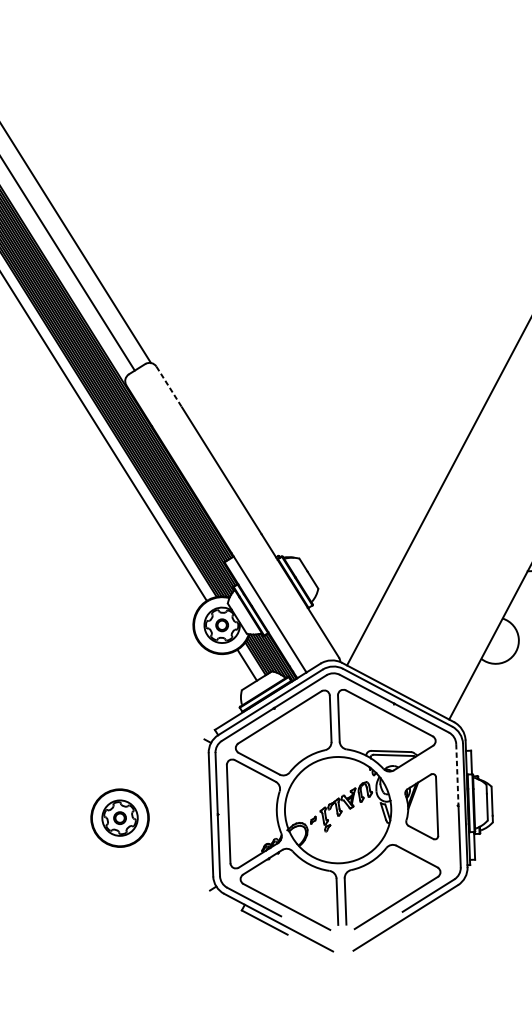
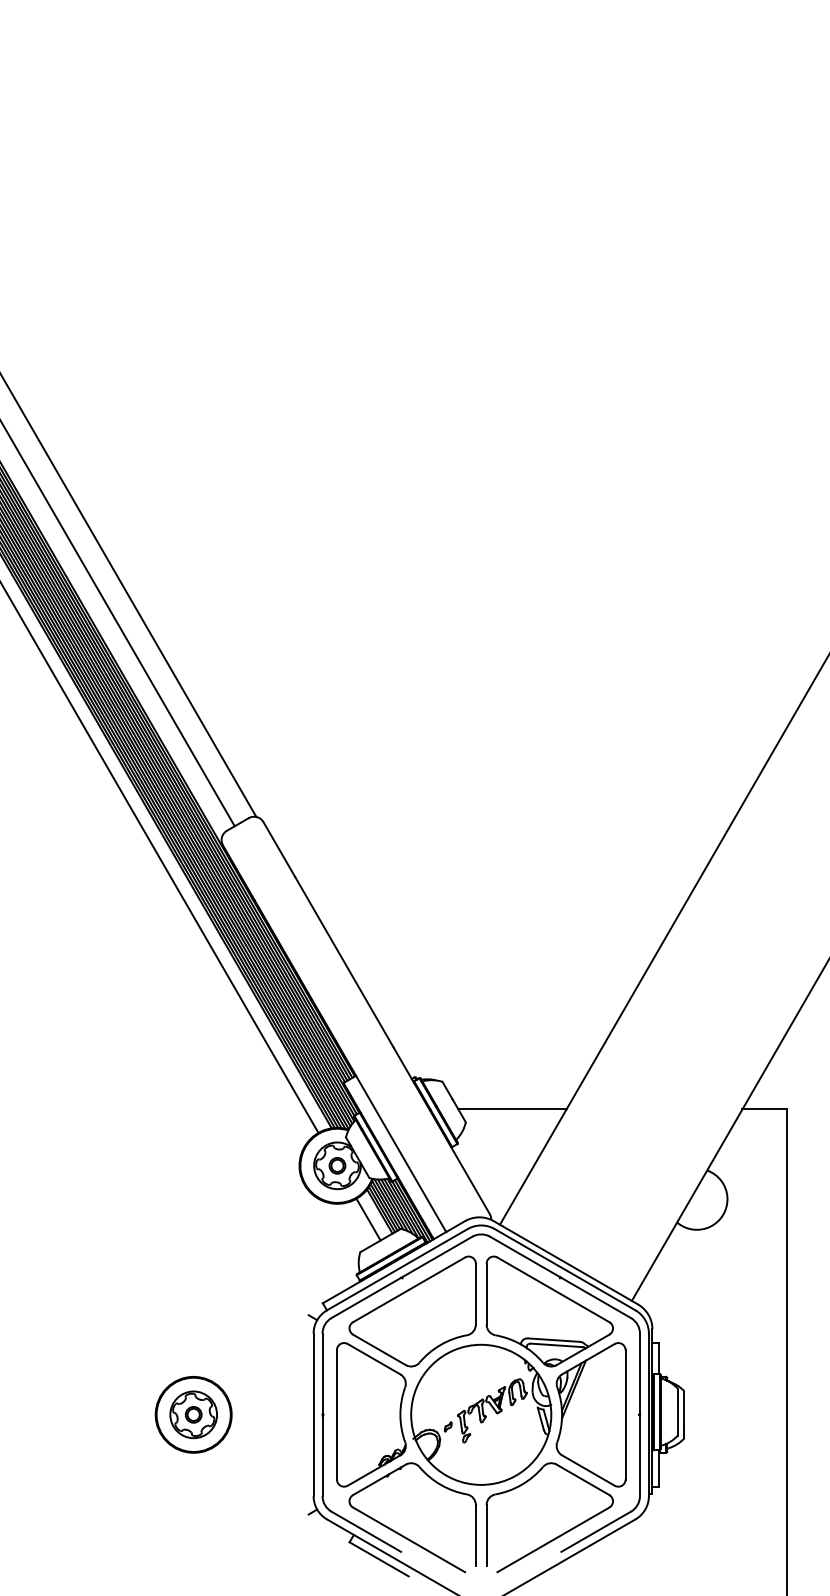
line: (169, 387) -> (279, 849), dashed -> solid
line: (353, 577) -> (512, 1109), added
line: (457, 775) -> (639, 1374), dashed -> solid
part: (420, 806) -> (590, 1414), size x1.67

